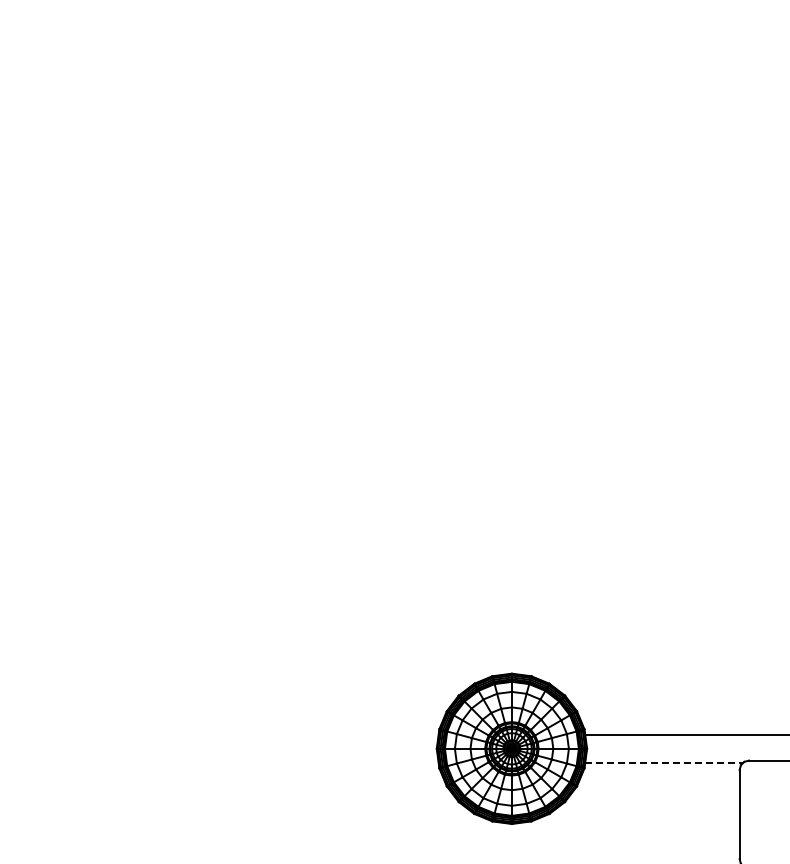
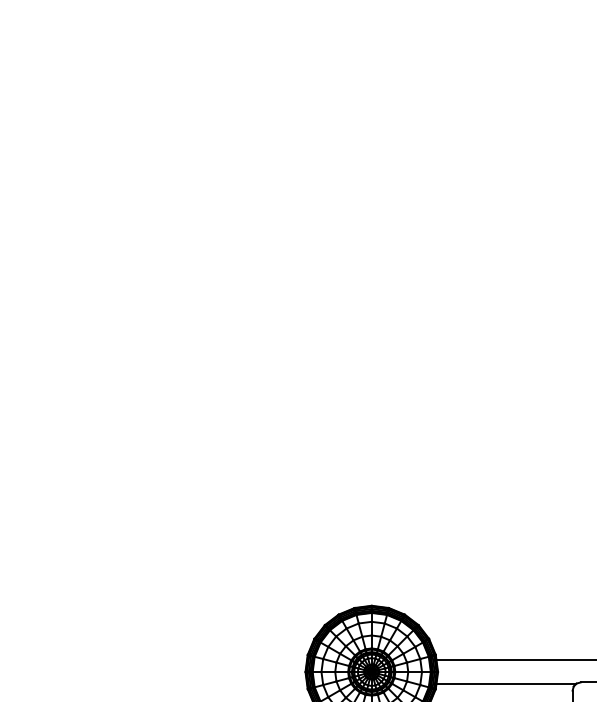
line: (664, 762) -> (506, 684), dashed -> solid

